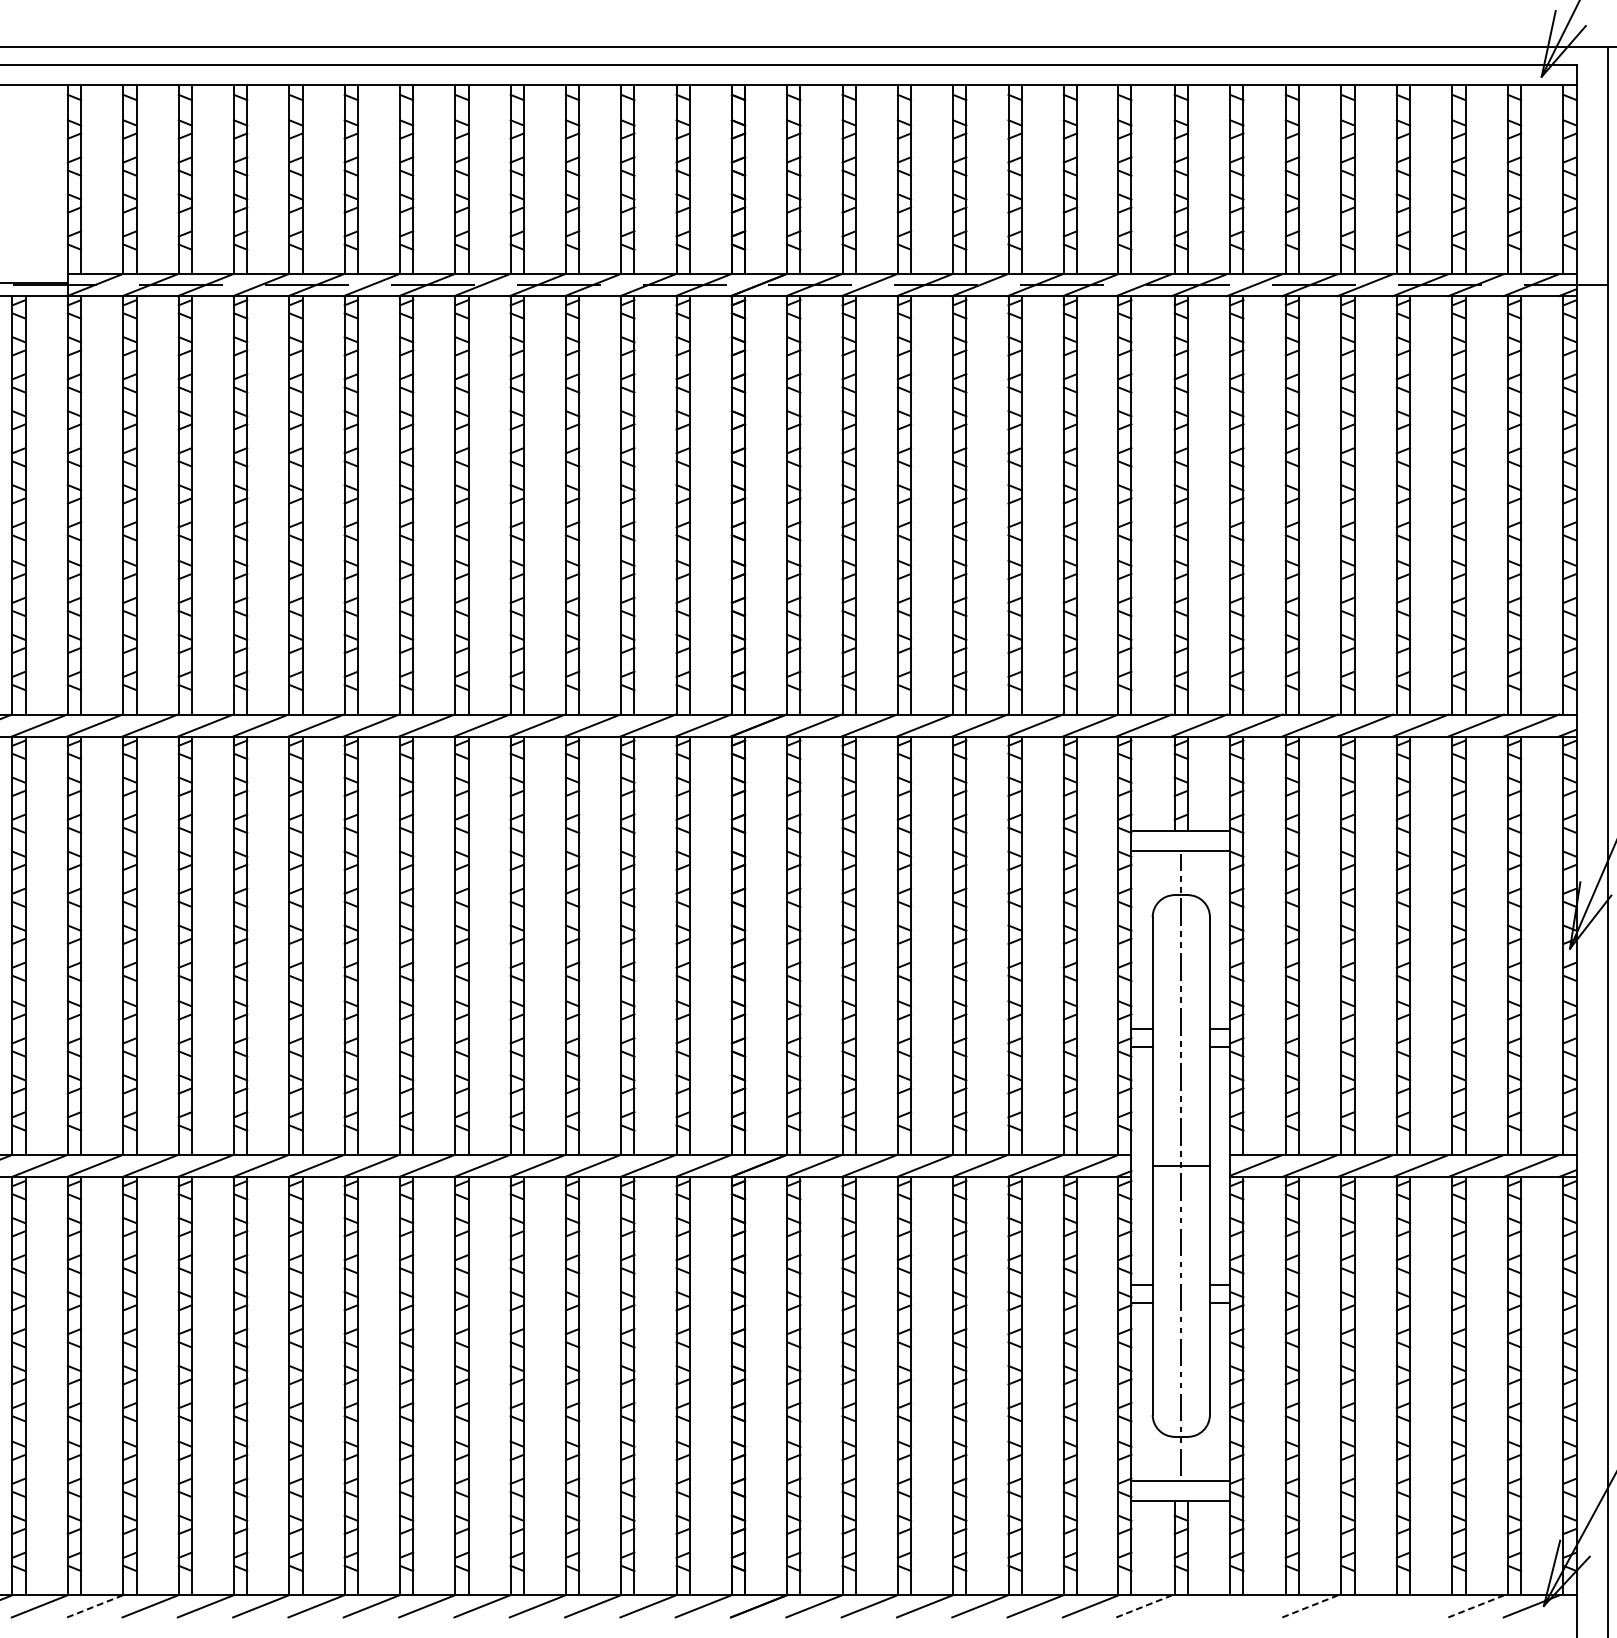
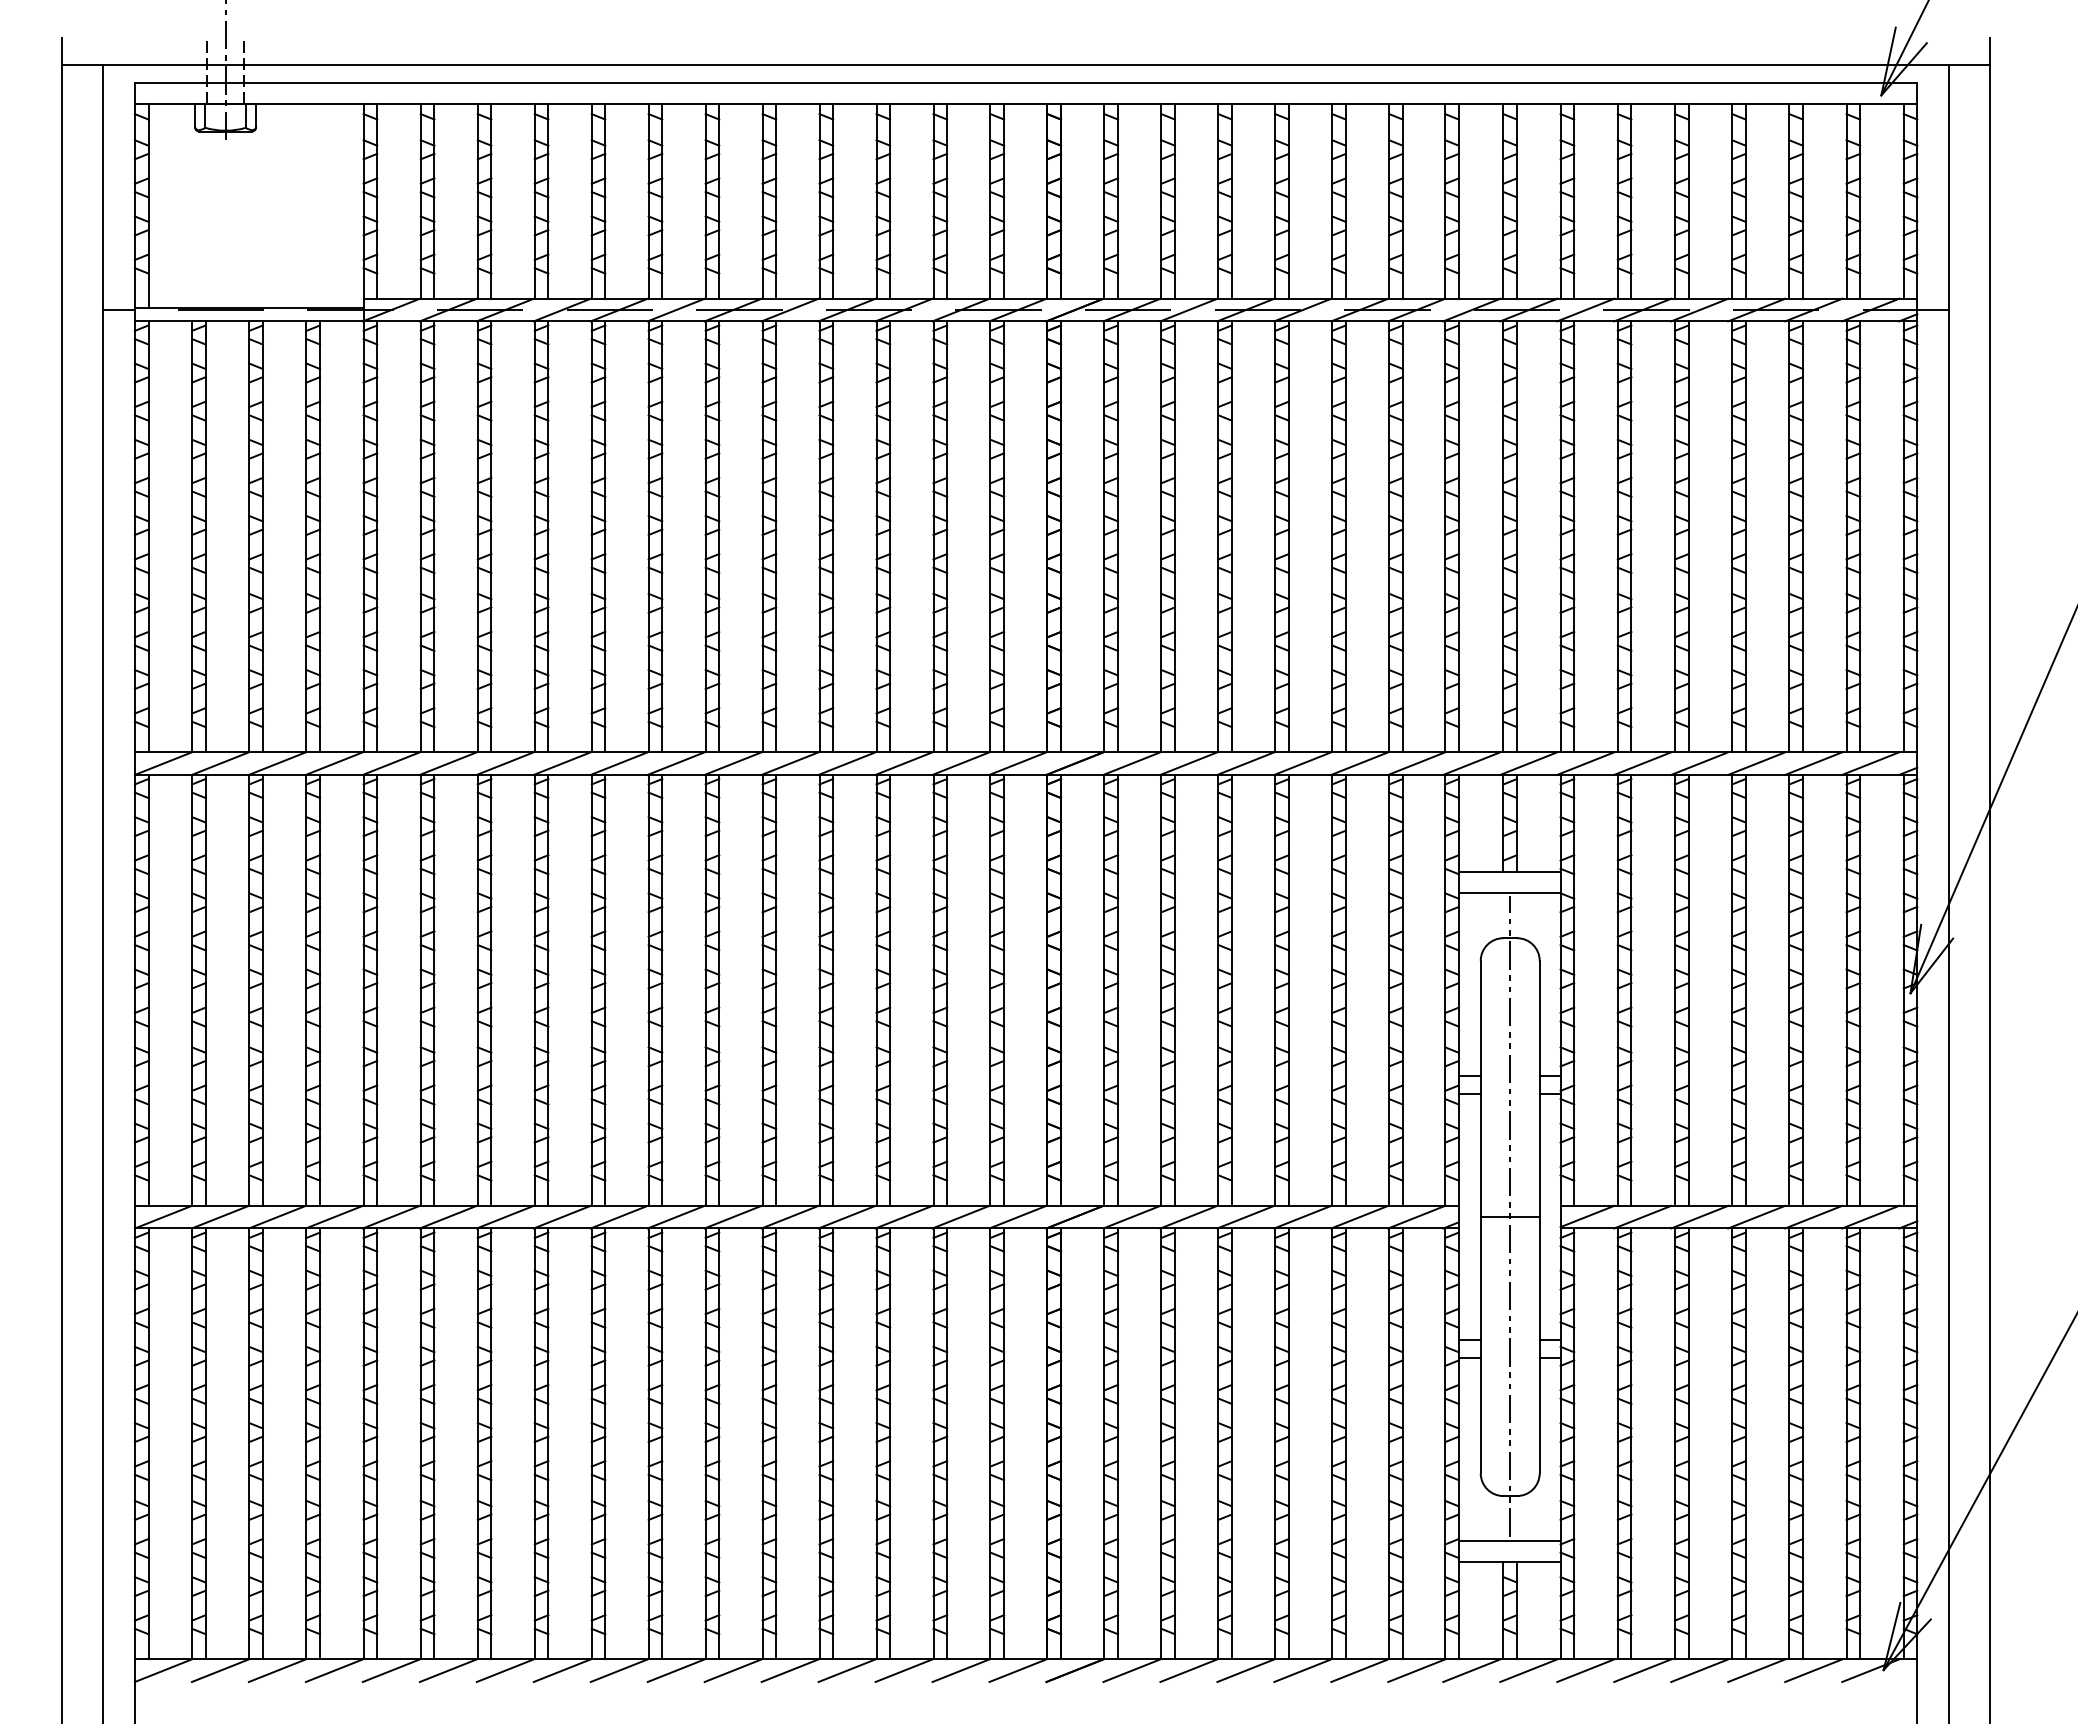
line: (94, 1606) -> (391, 1670), dashed -> solid
line: (1143, 1606) -> (1471, 1670), dashed -> solid
line: (1199, 1606) -> (1528, 1670), added
line: (1254, 1606) -> (1585, 1670), added
line: (1309, 1606) -> (1642, 1670), dashed -> solid
line: (1365, 1606) -> (1699, 1670), added
line: (1420, 1606) -> (1756, 1670), added
line: (1475, 1606) -> (1813, 1670), dashed -> solid

